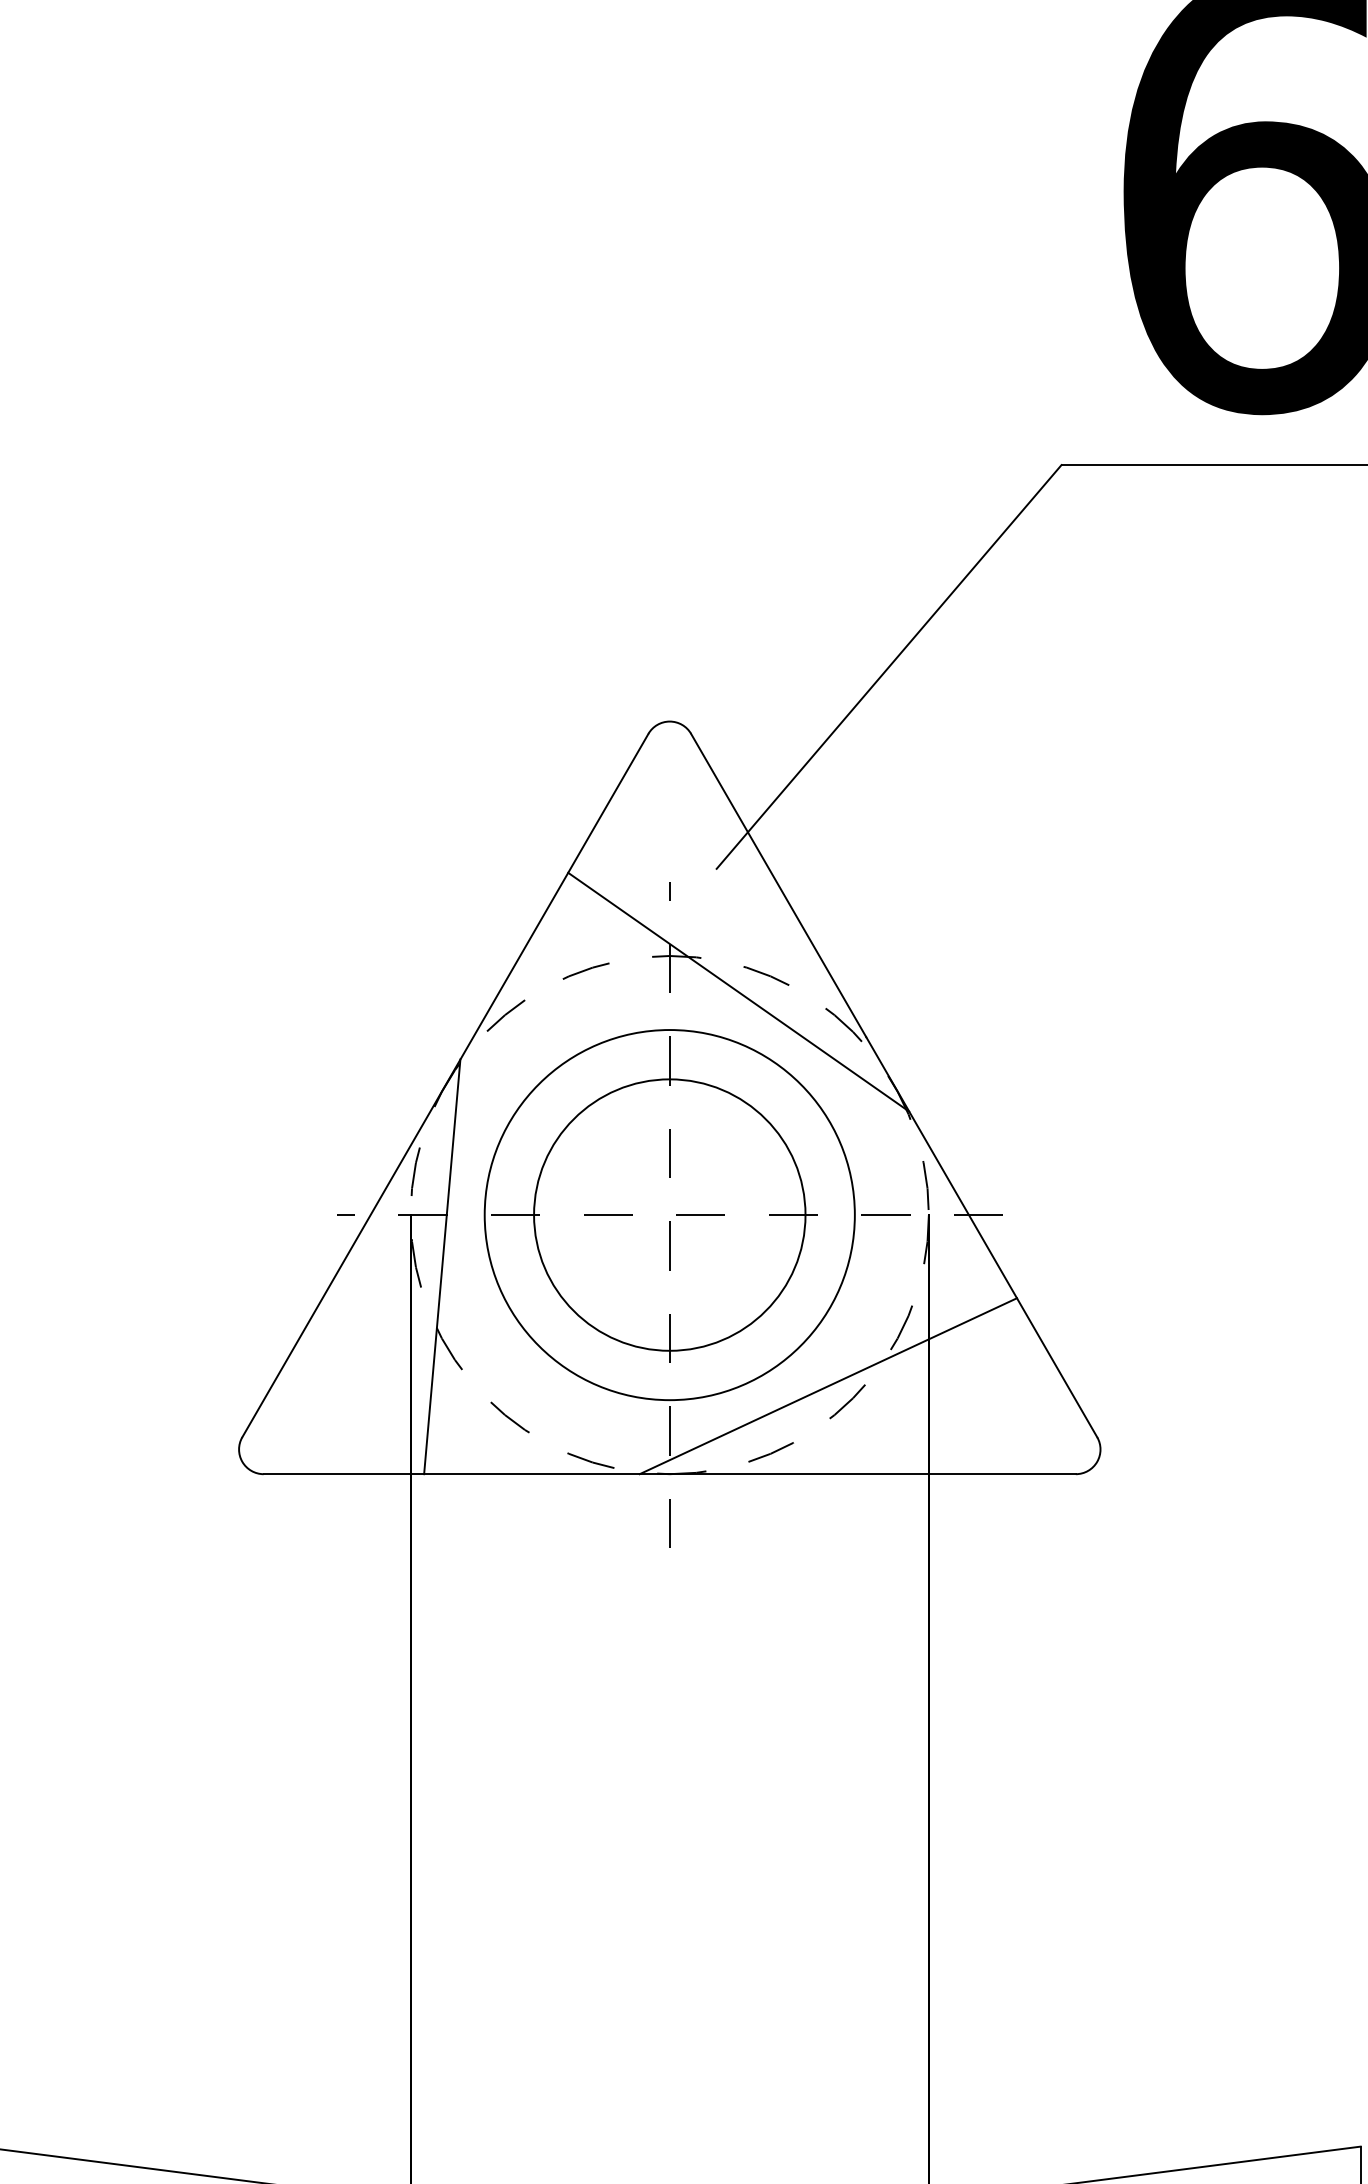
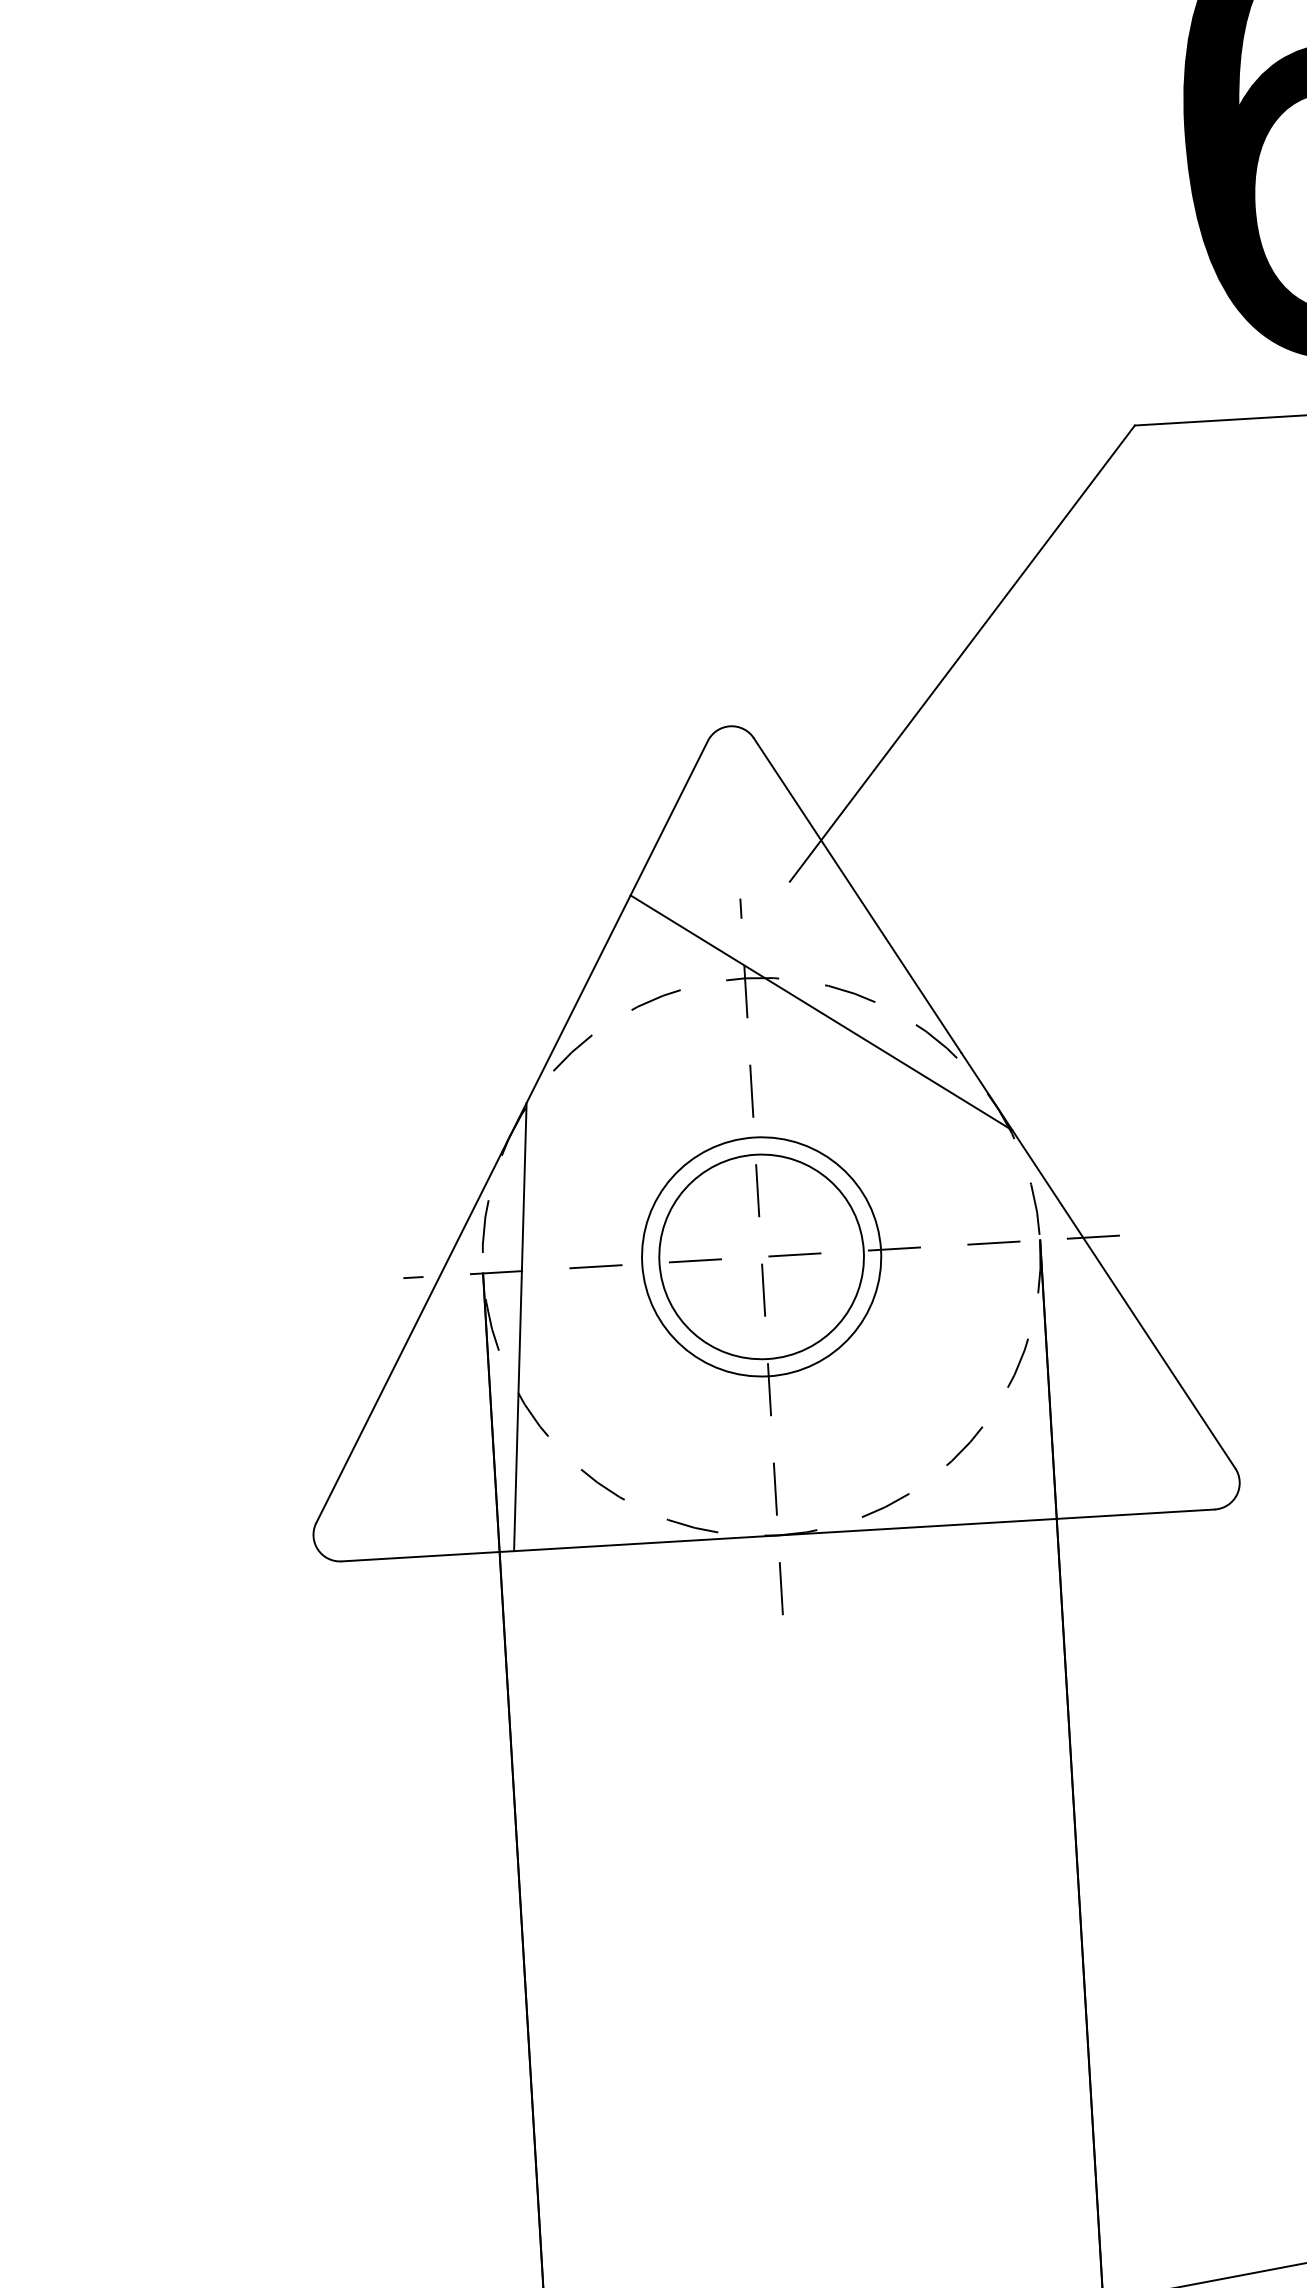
circle: (669, 1214) -> (761, 1256), size x0.7
circle: (669, 1215) -> (761, 1257), size x0.6
line: (827, 1386) -> (942, 1431), removed

